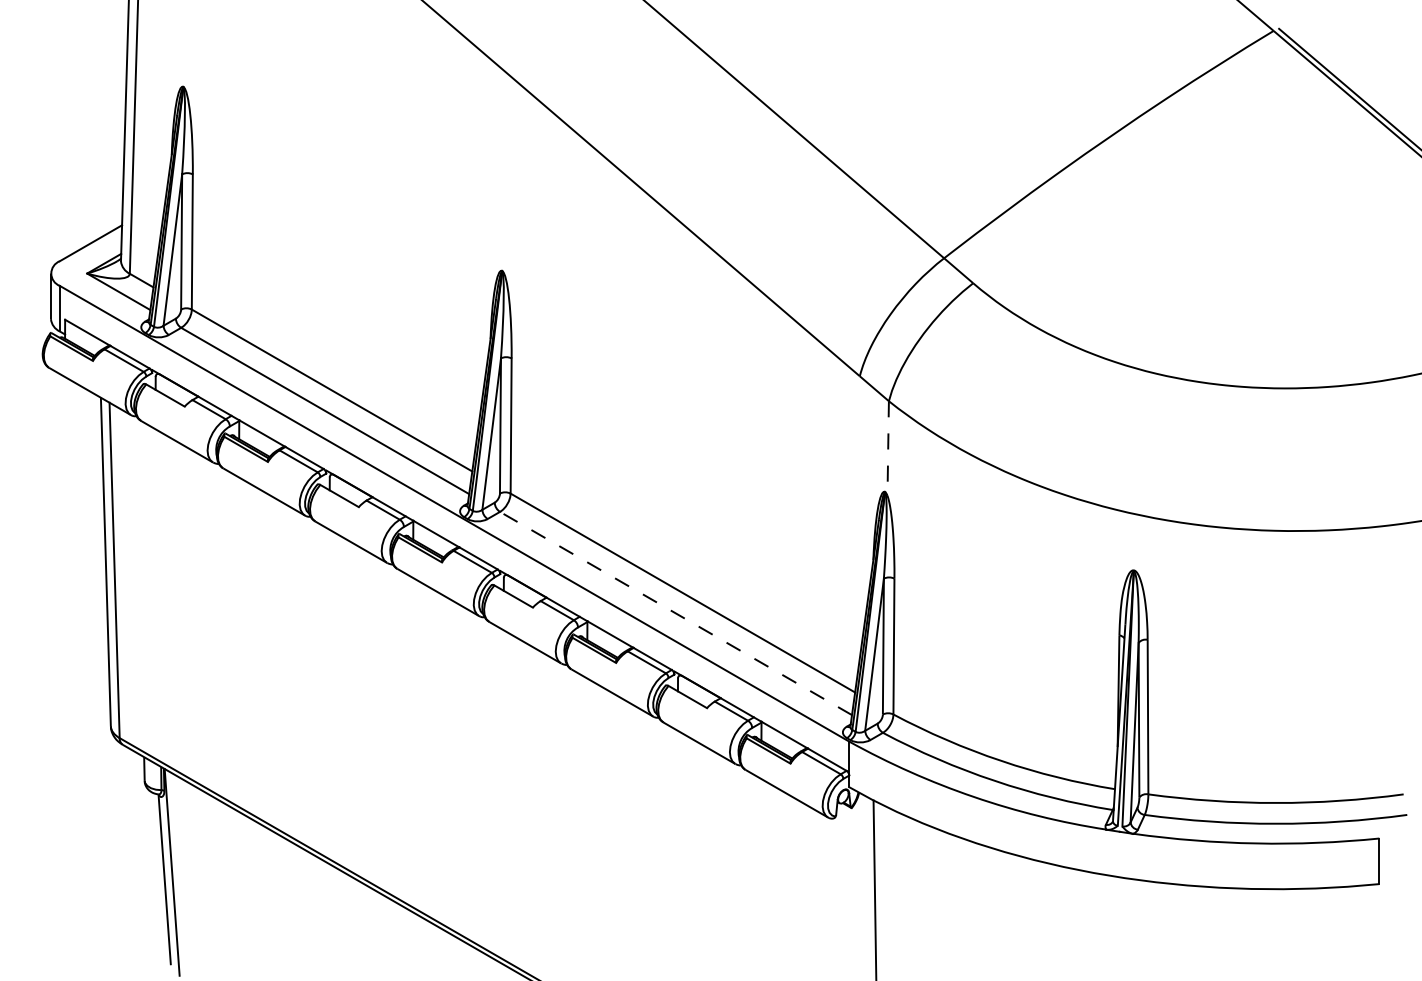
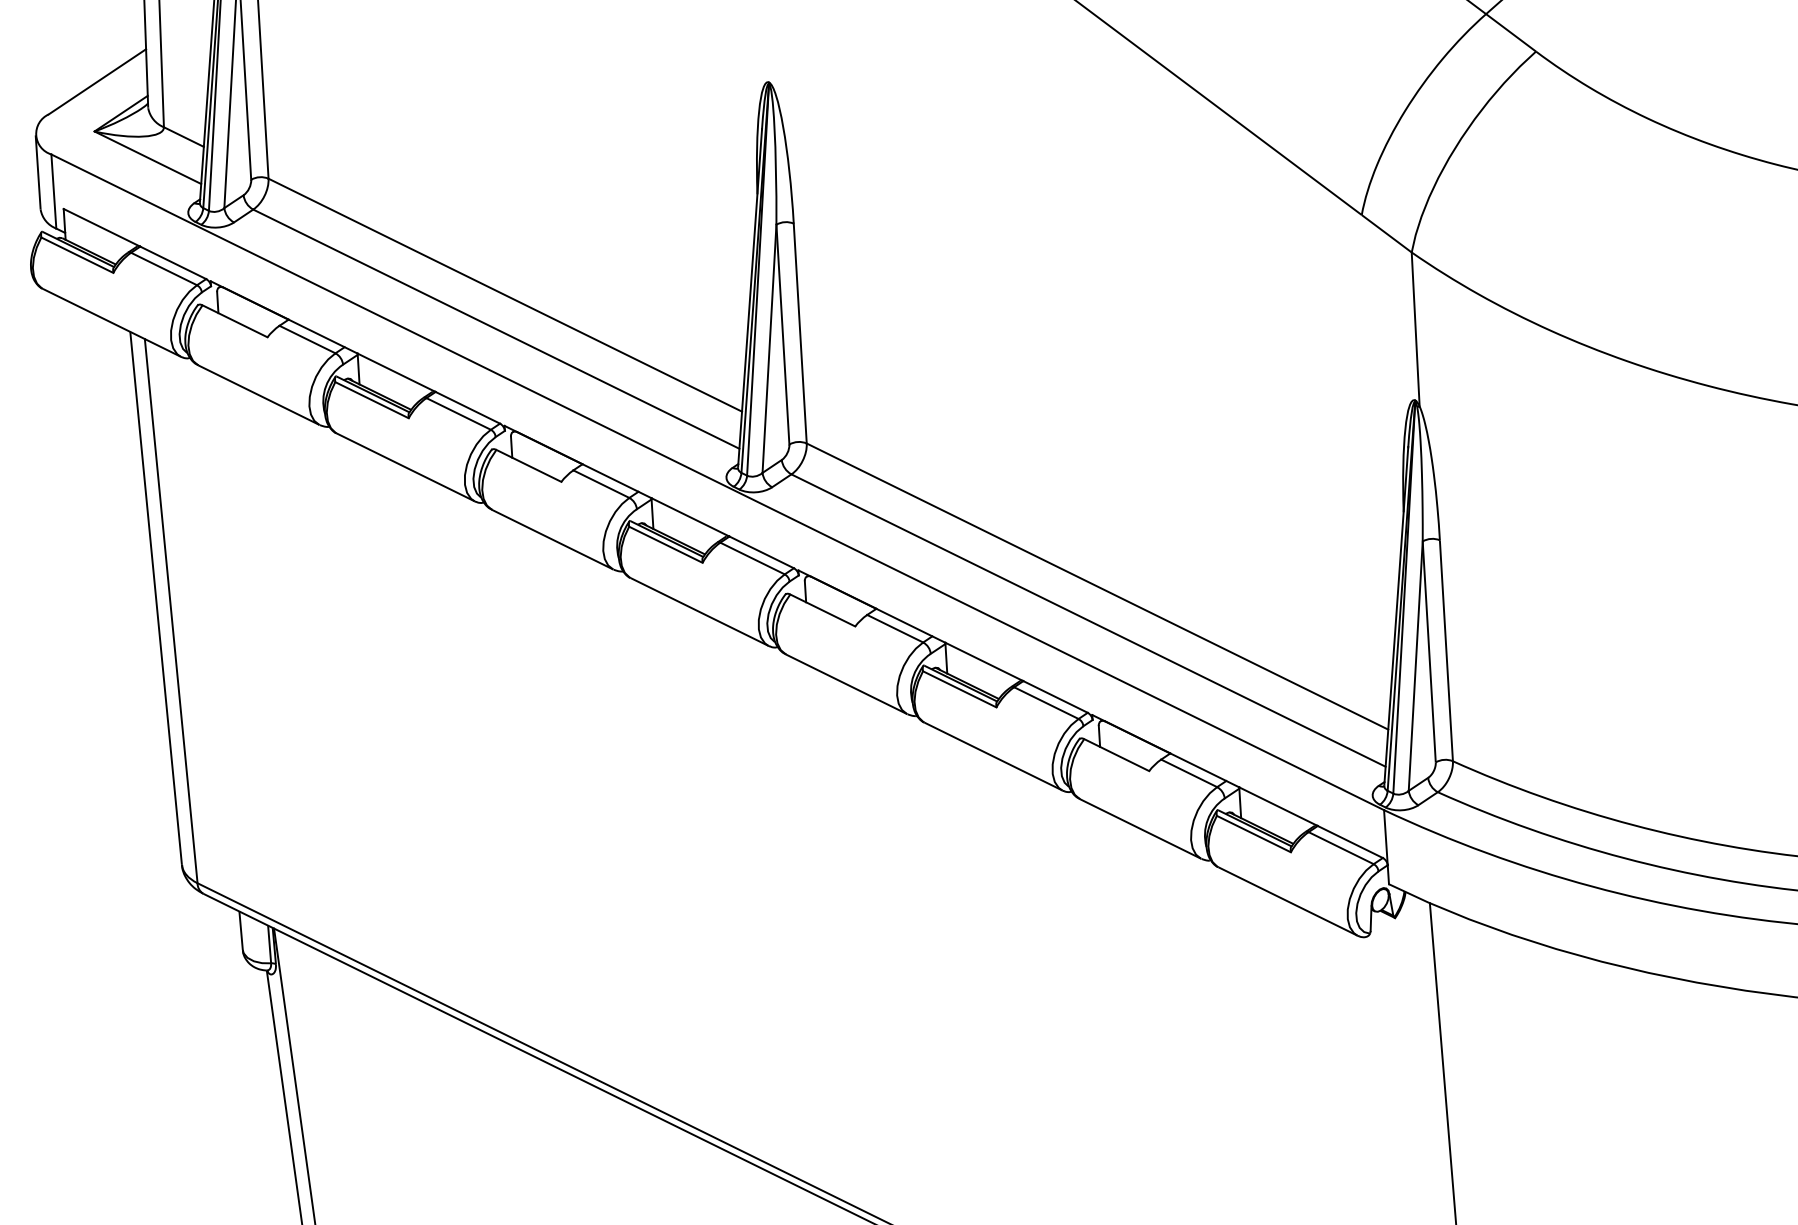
line: (888, 449) -> (1416, 330), dashed -> solid
line: (675, 613) -> (1087, 620), dashed -> solid

